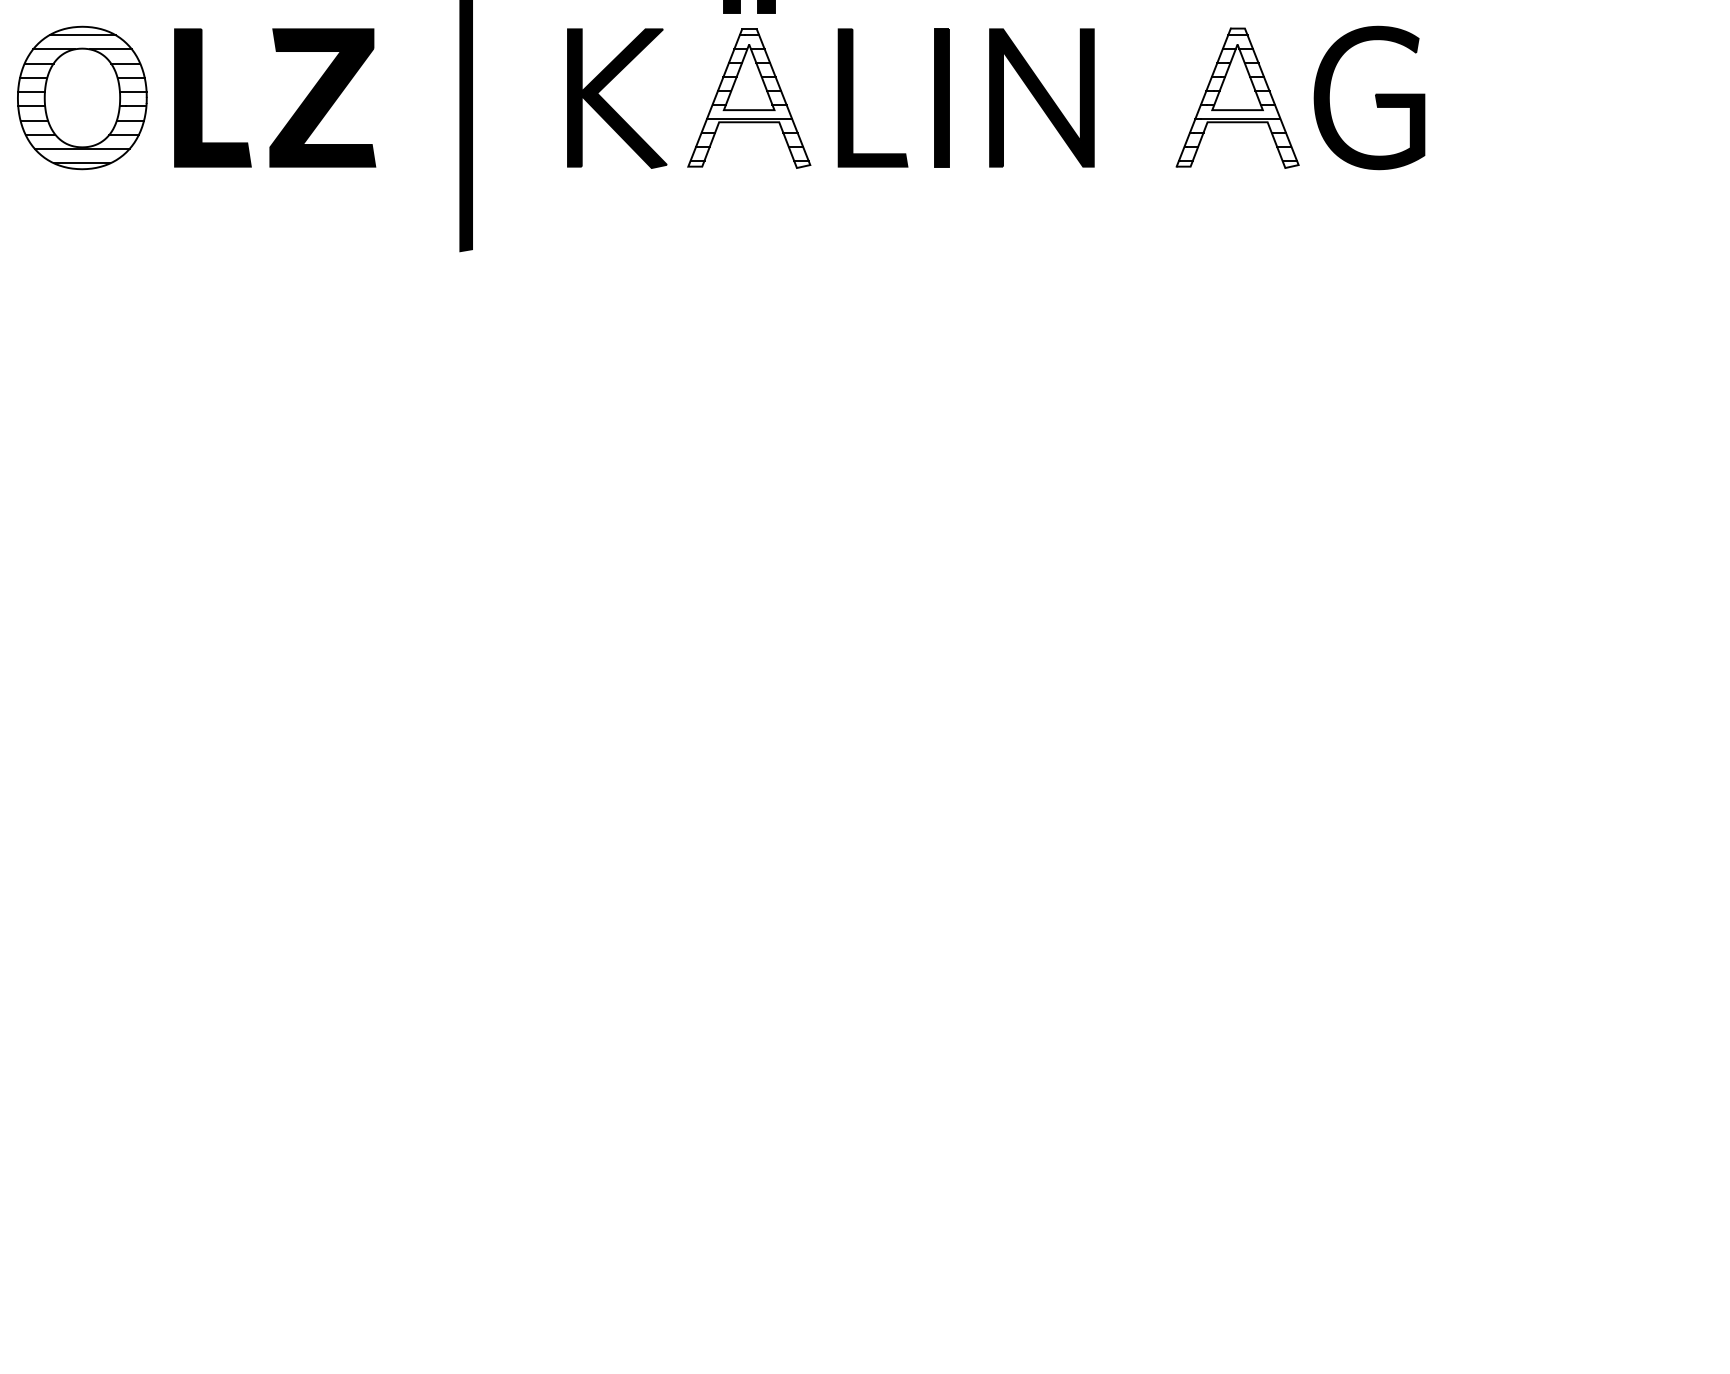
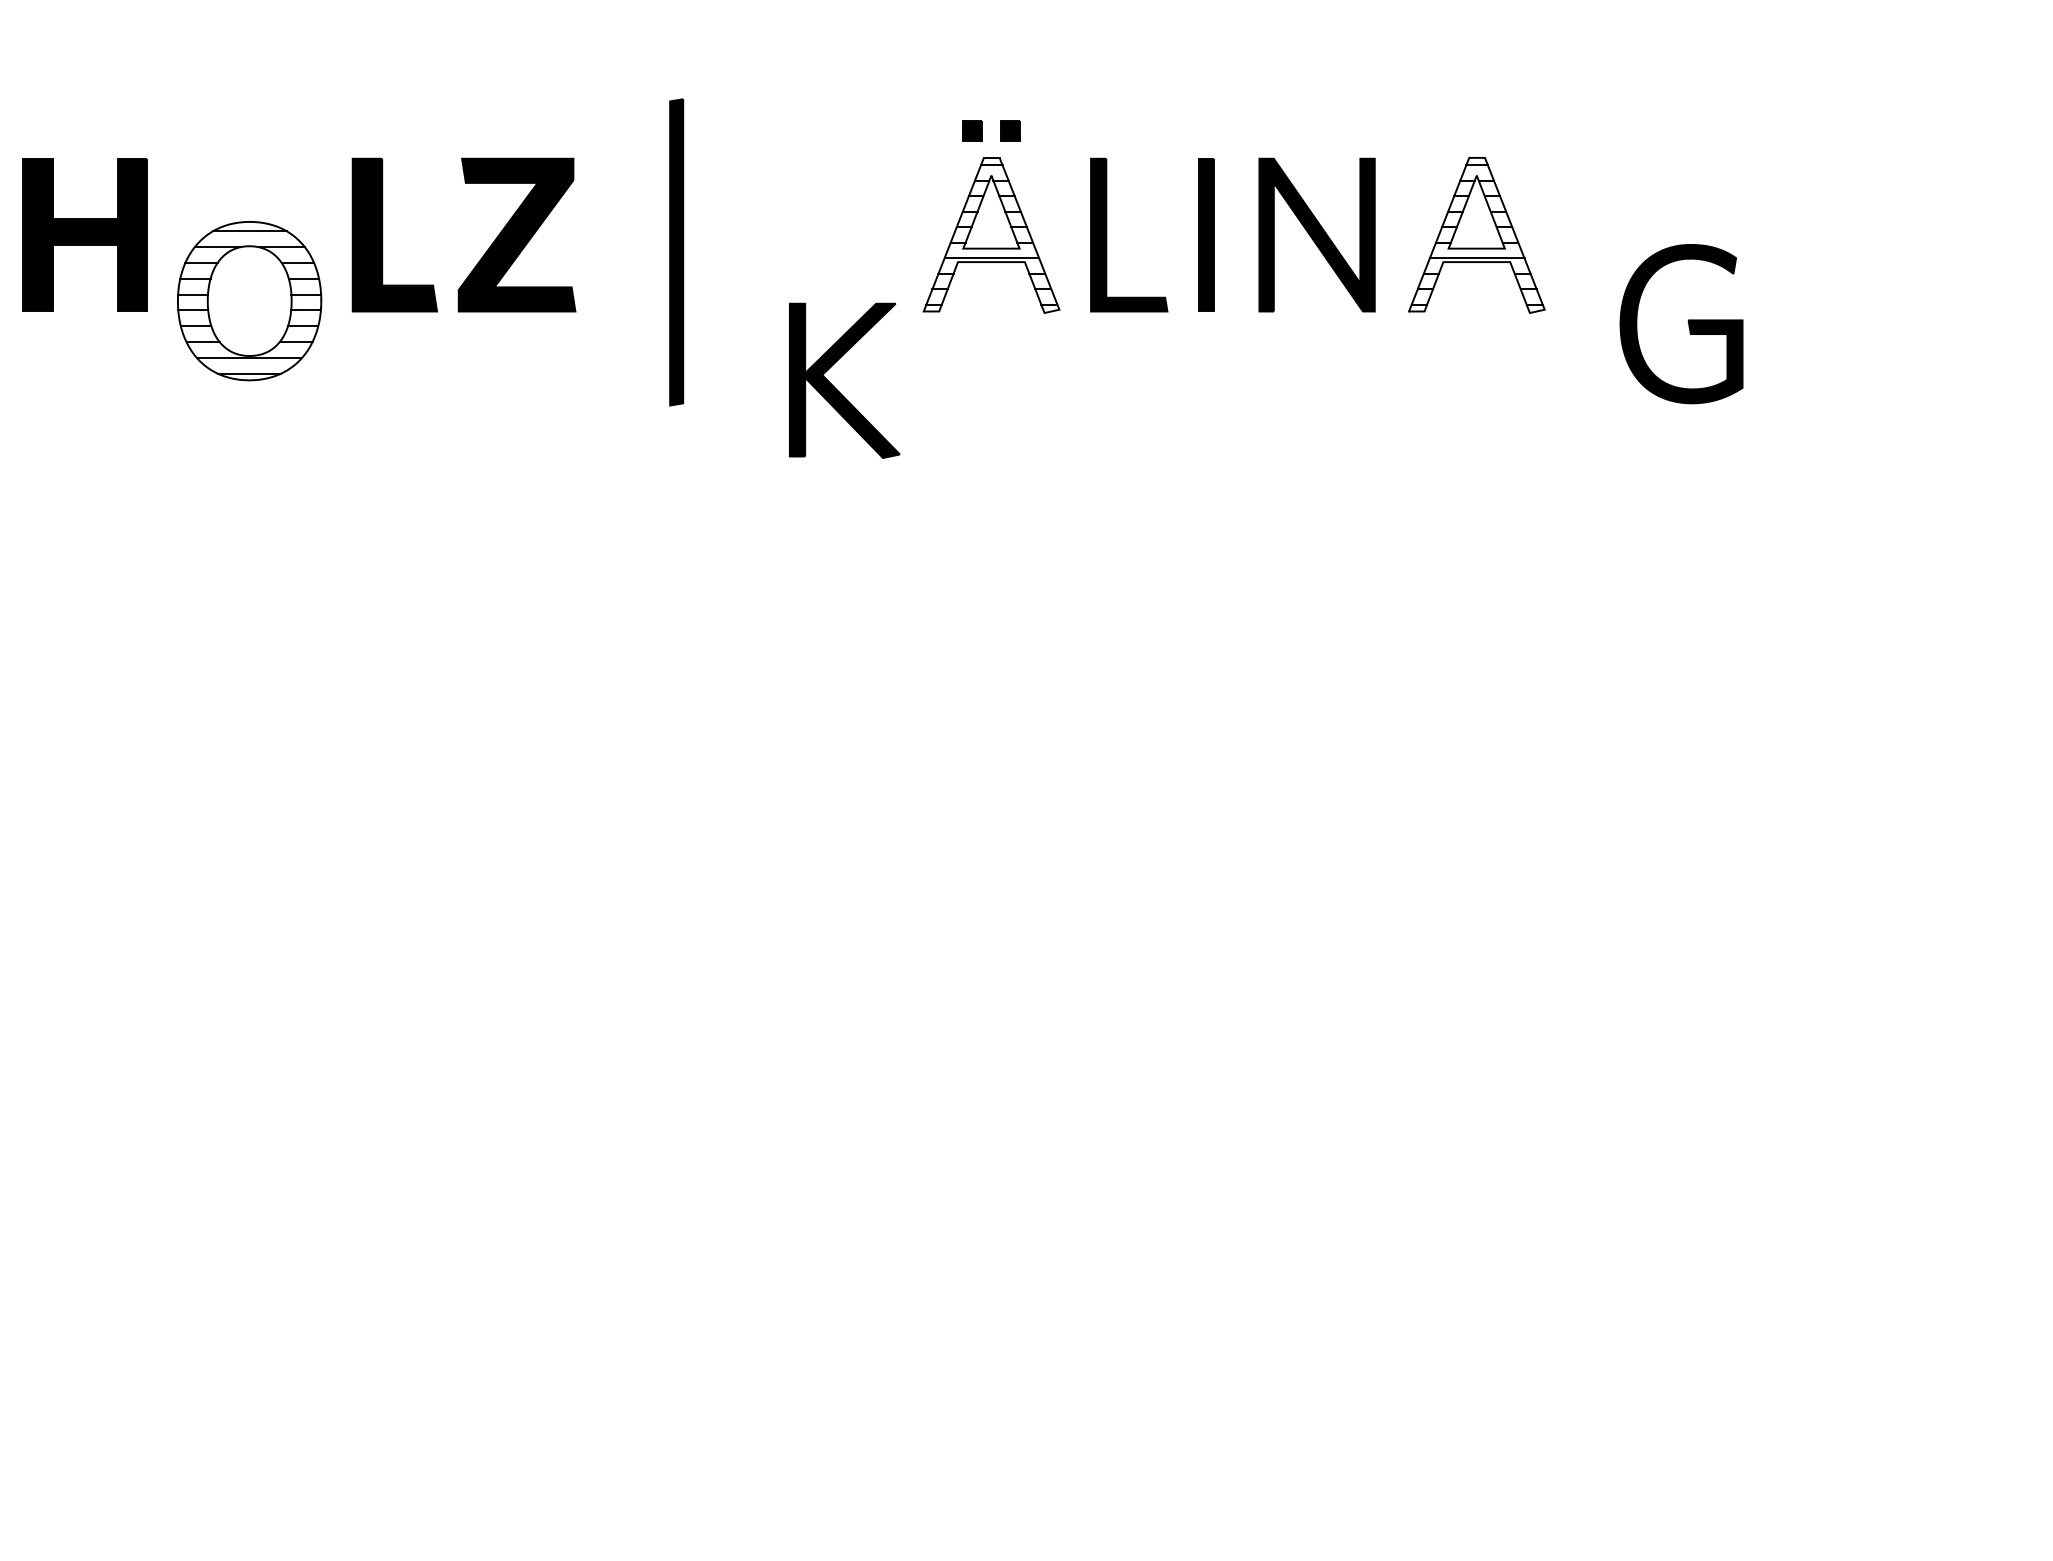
part: (1374, 95) -> (1687, 321), moved
part: (1237, 97) -> (1476, 234), moved
part: (82, 98) -> (249, 301), moved
part: (609, 105) -> (836, 388), moved

